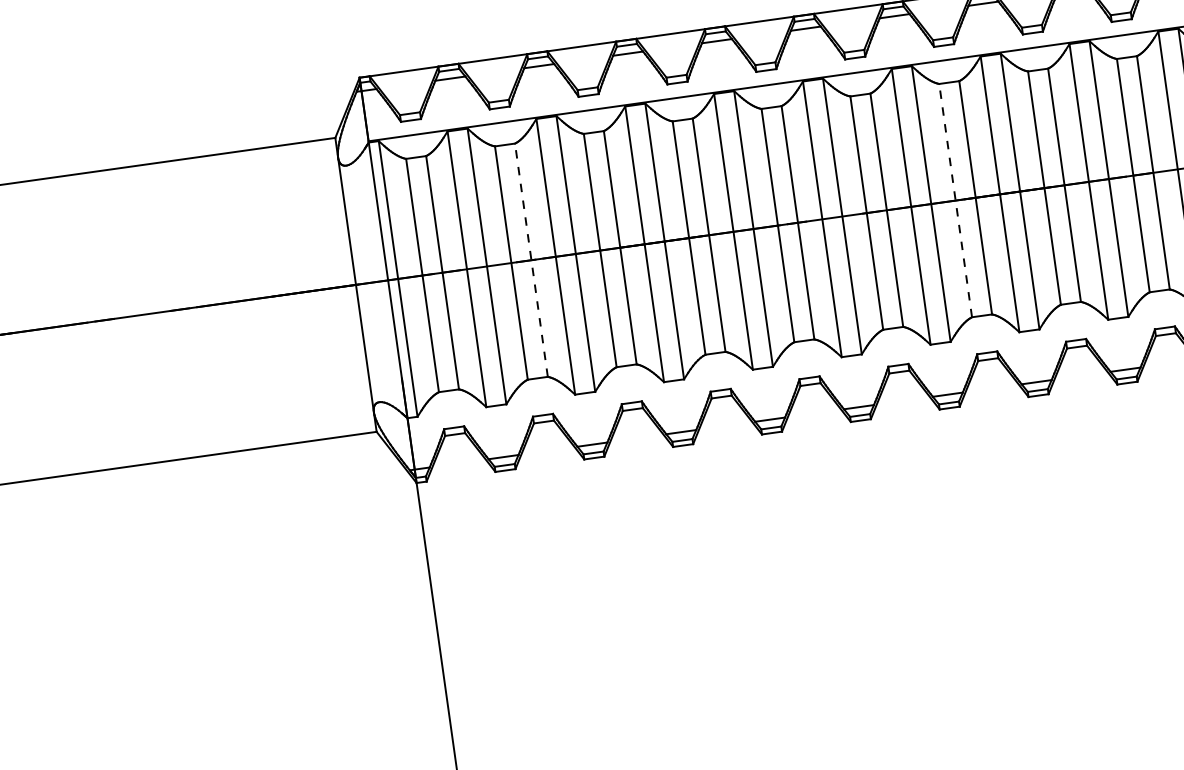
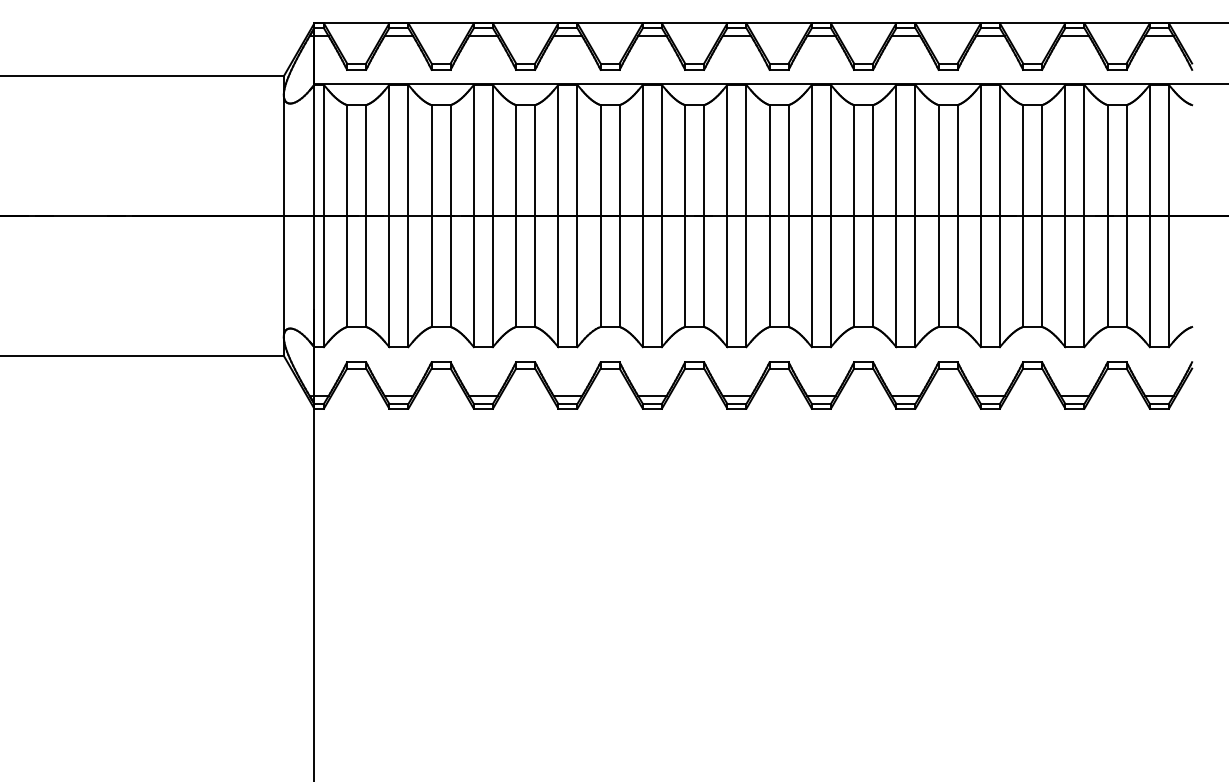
line: (956, 201) -> (854, 216), dashed -> solid
line: (531, 260) -> (450, 216), dashed -> solid

